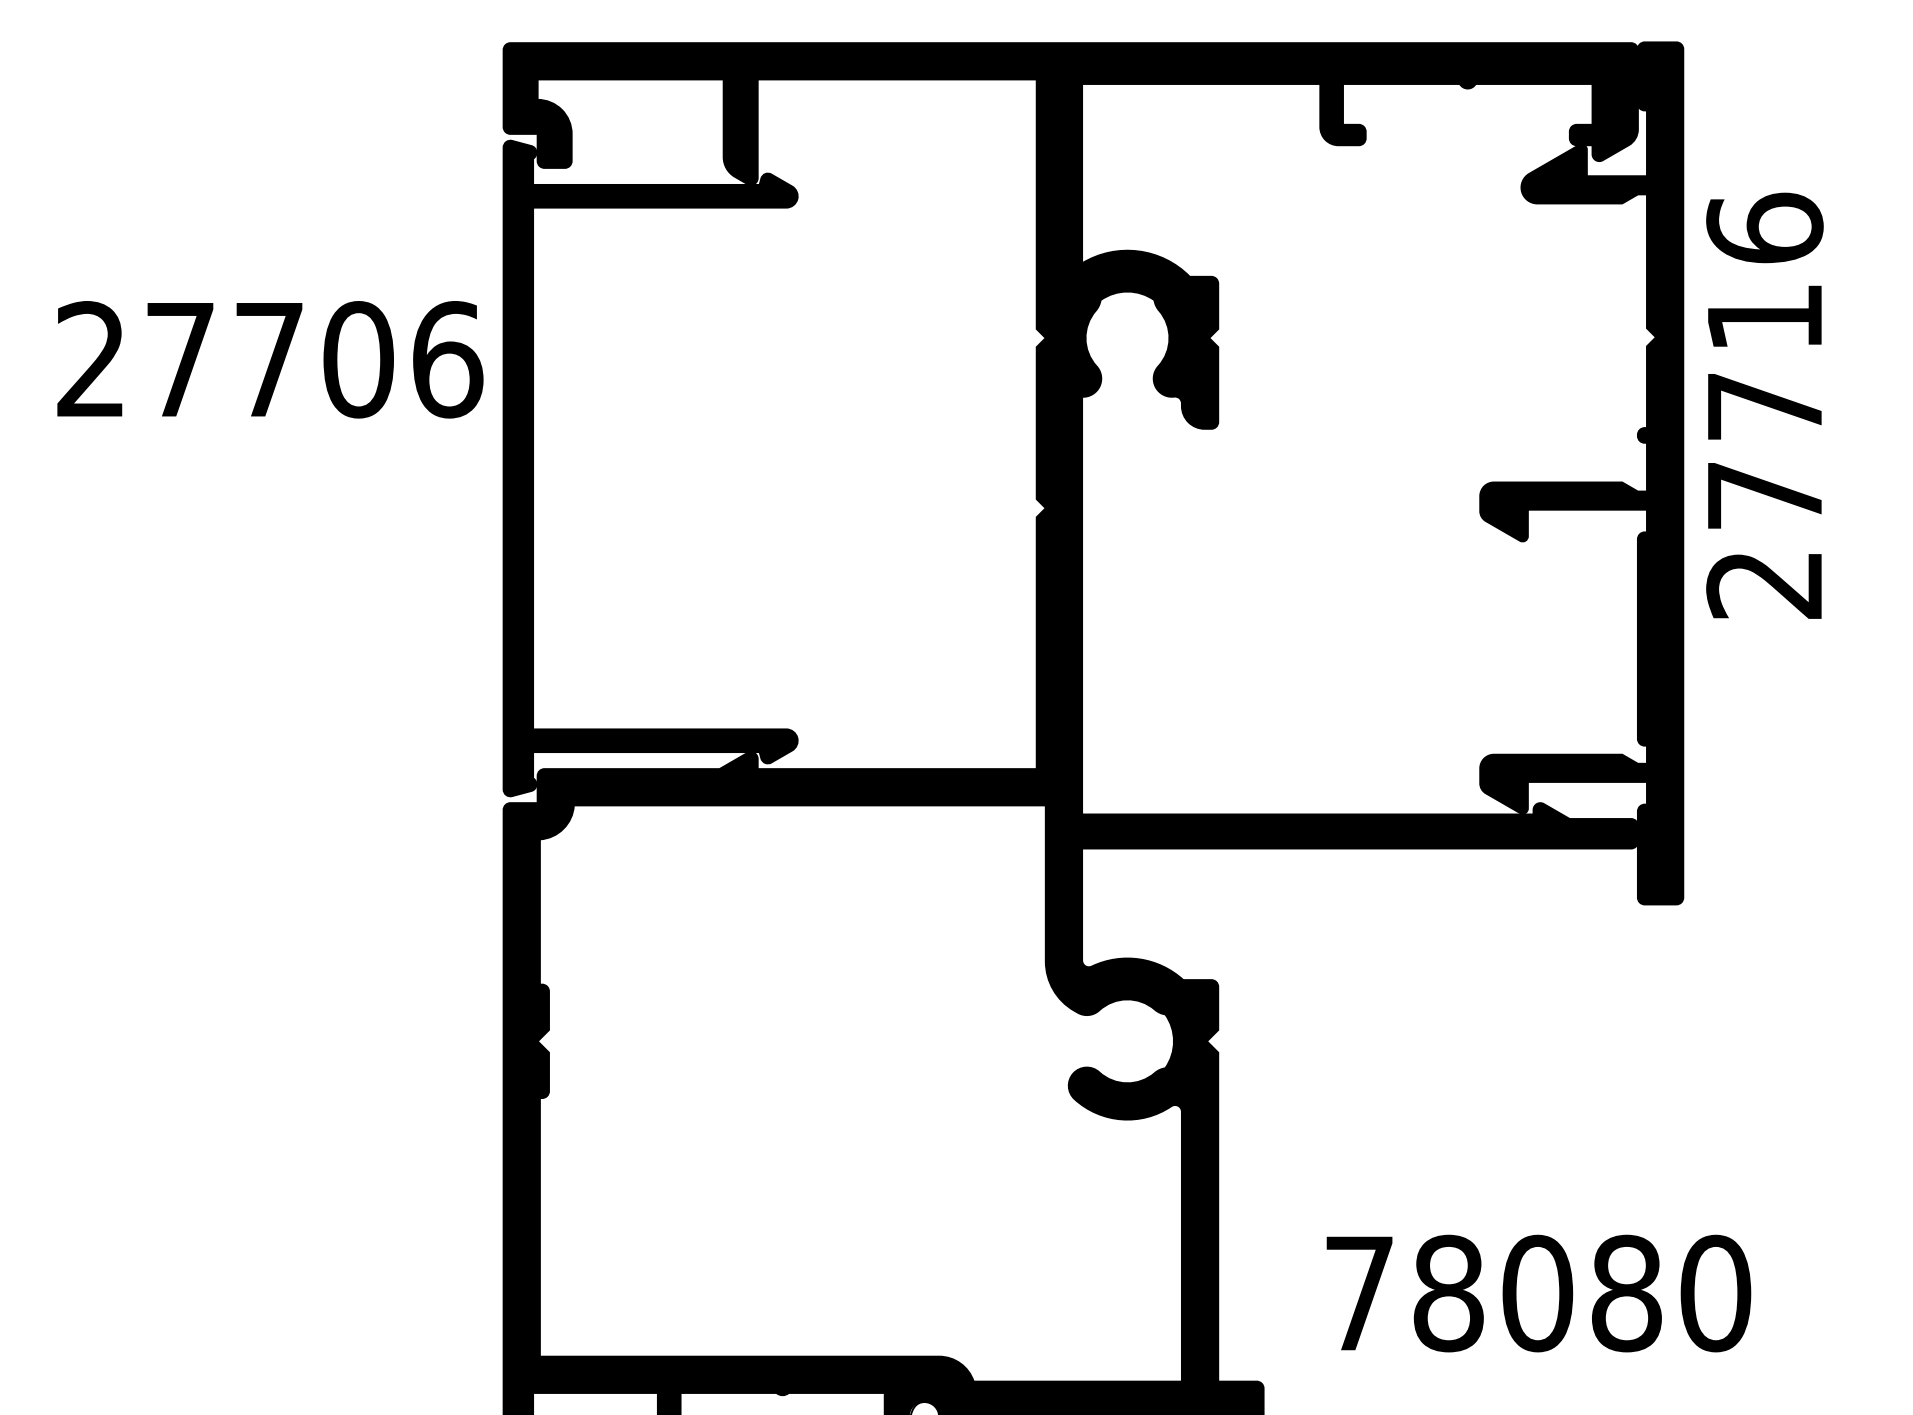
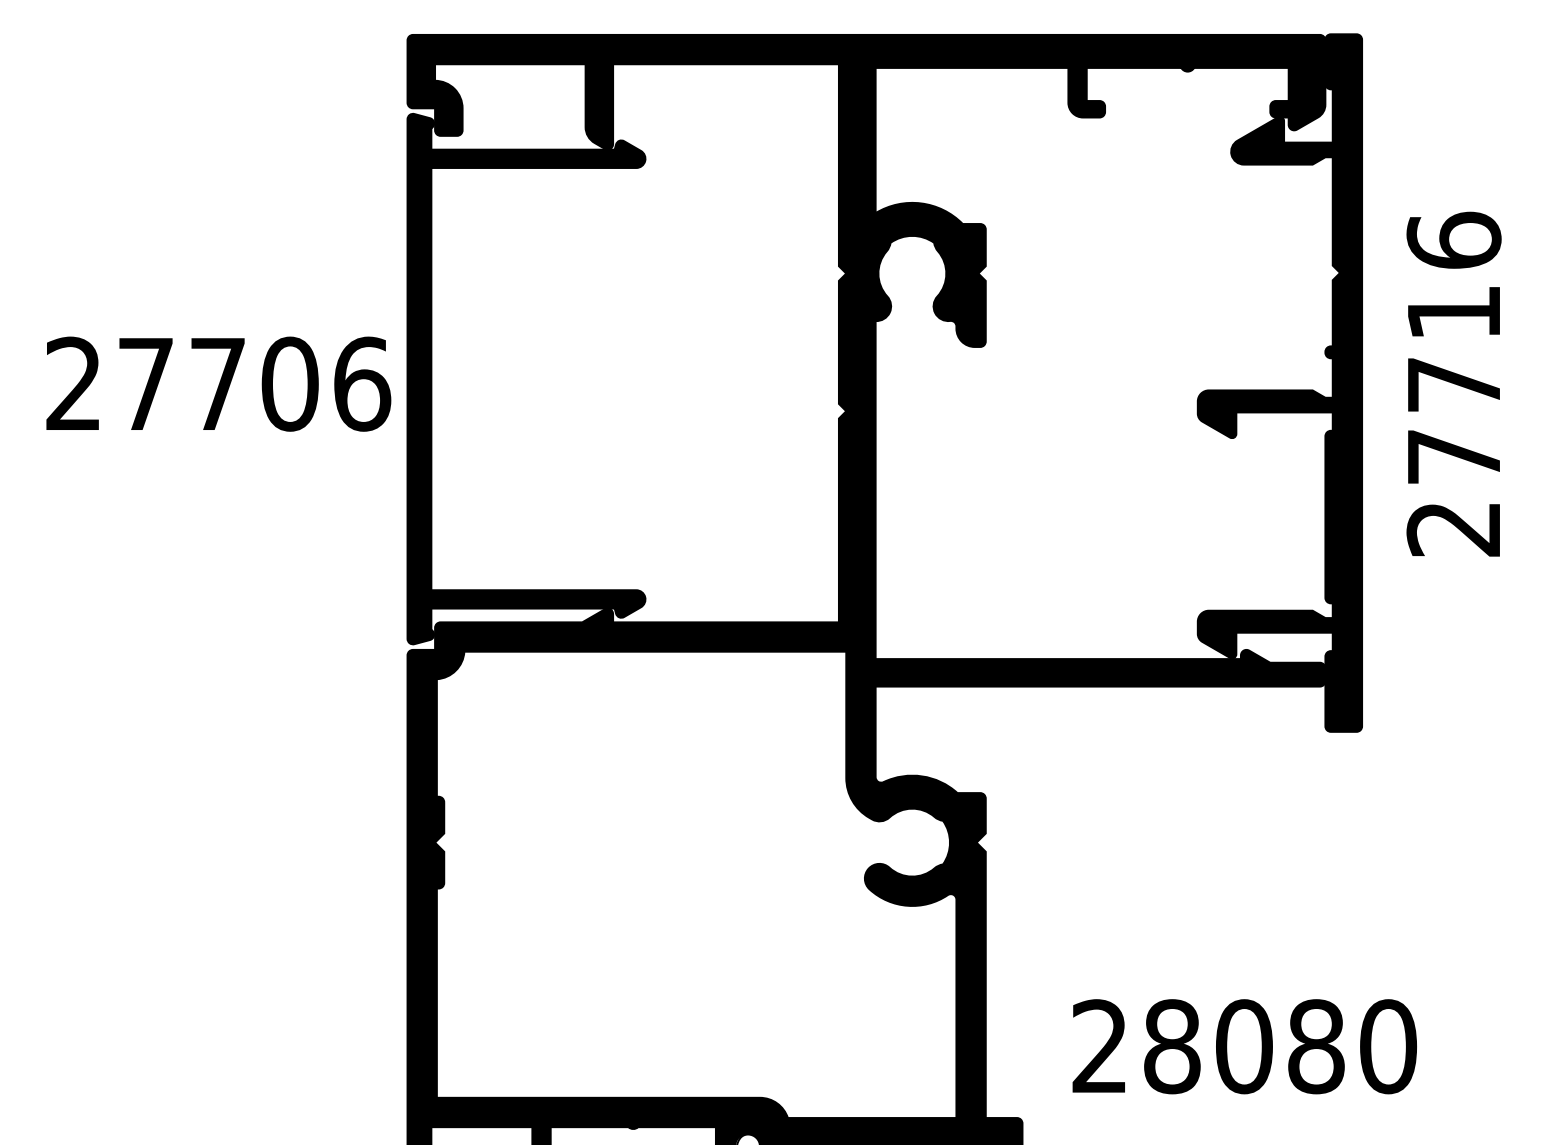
text: (270, 359) -> (218, 383), moved
text: (1764, 405) -> (1453, 383), moved
text: (1358, 1292) -> (1099, 1045), 78080 -> 28080

